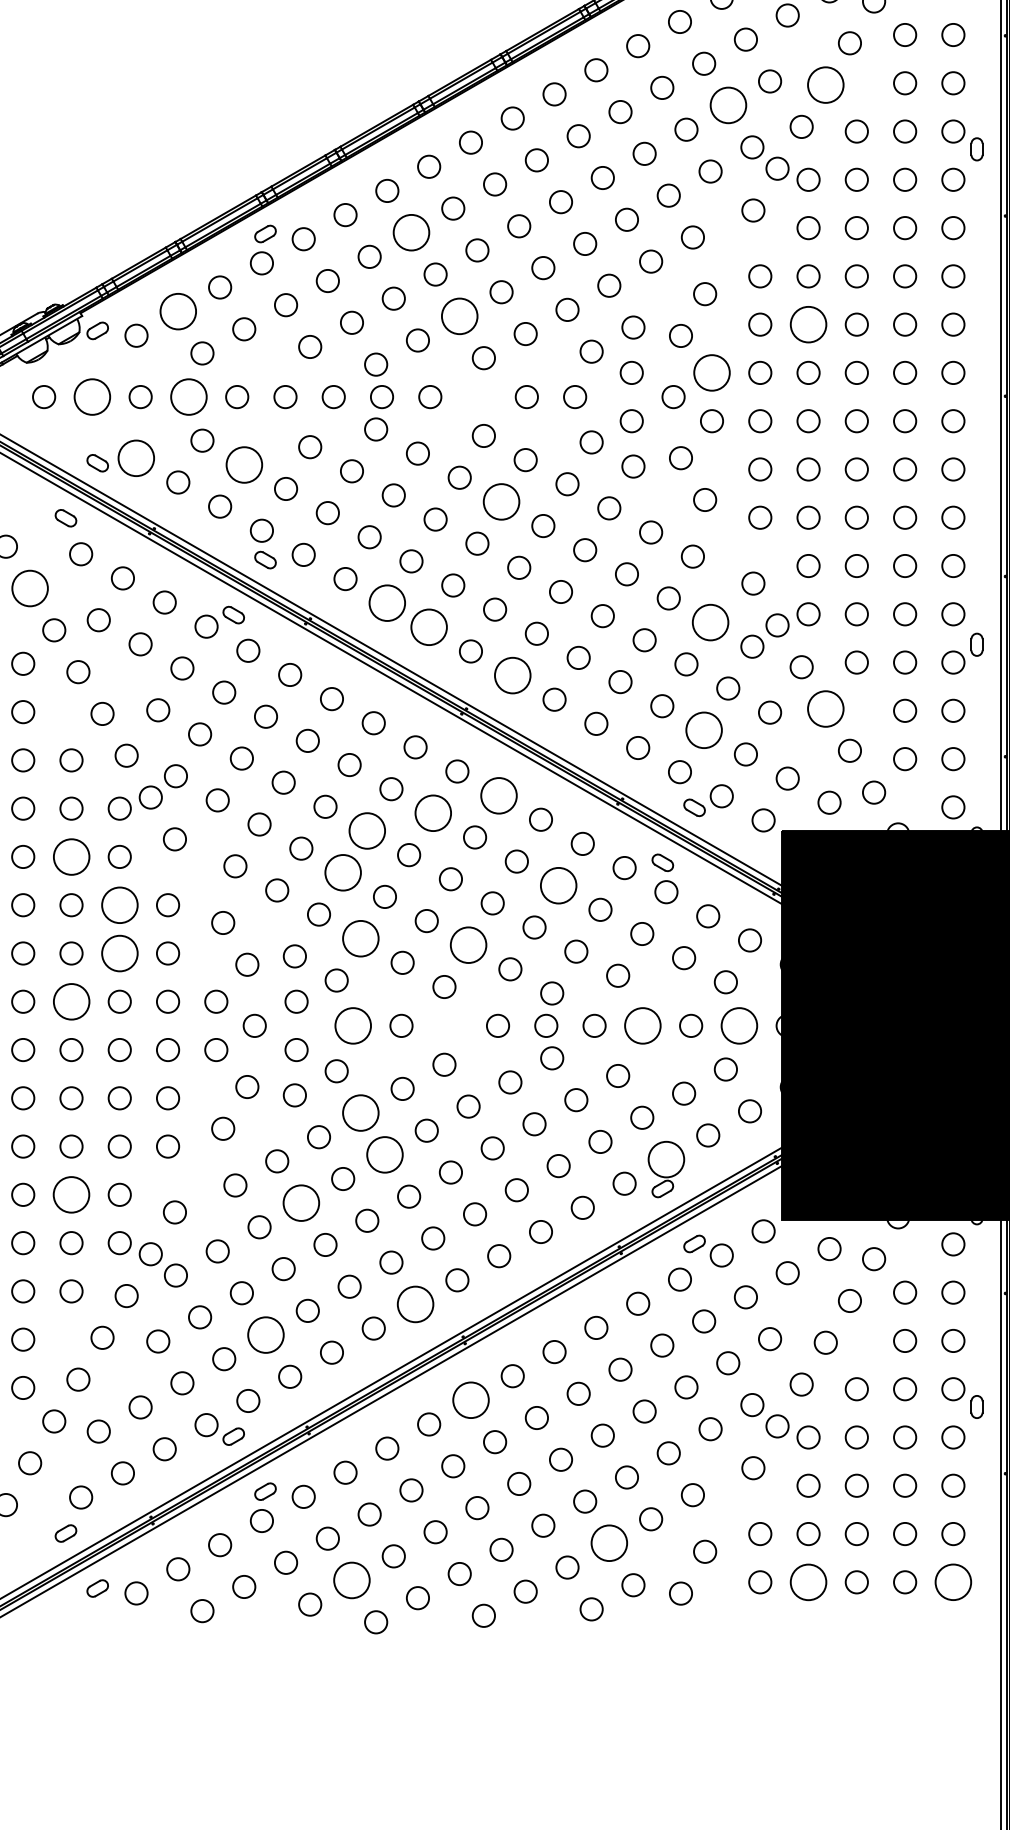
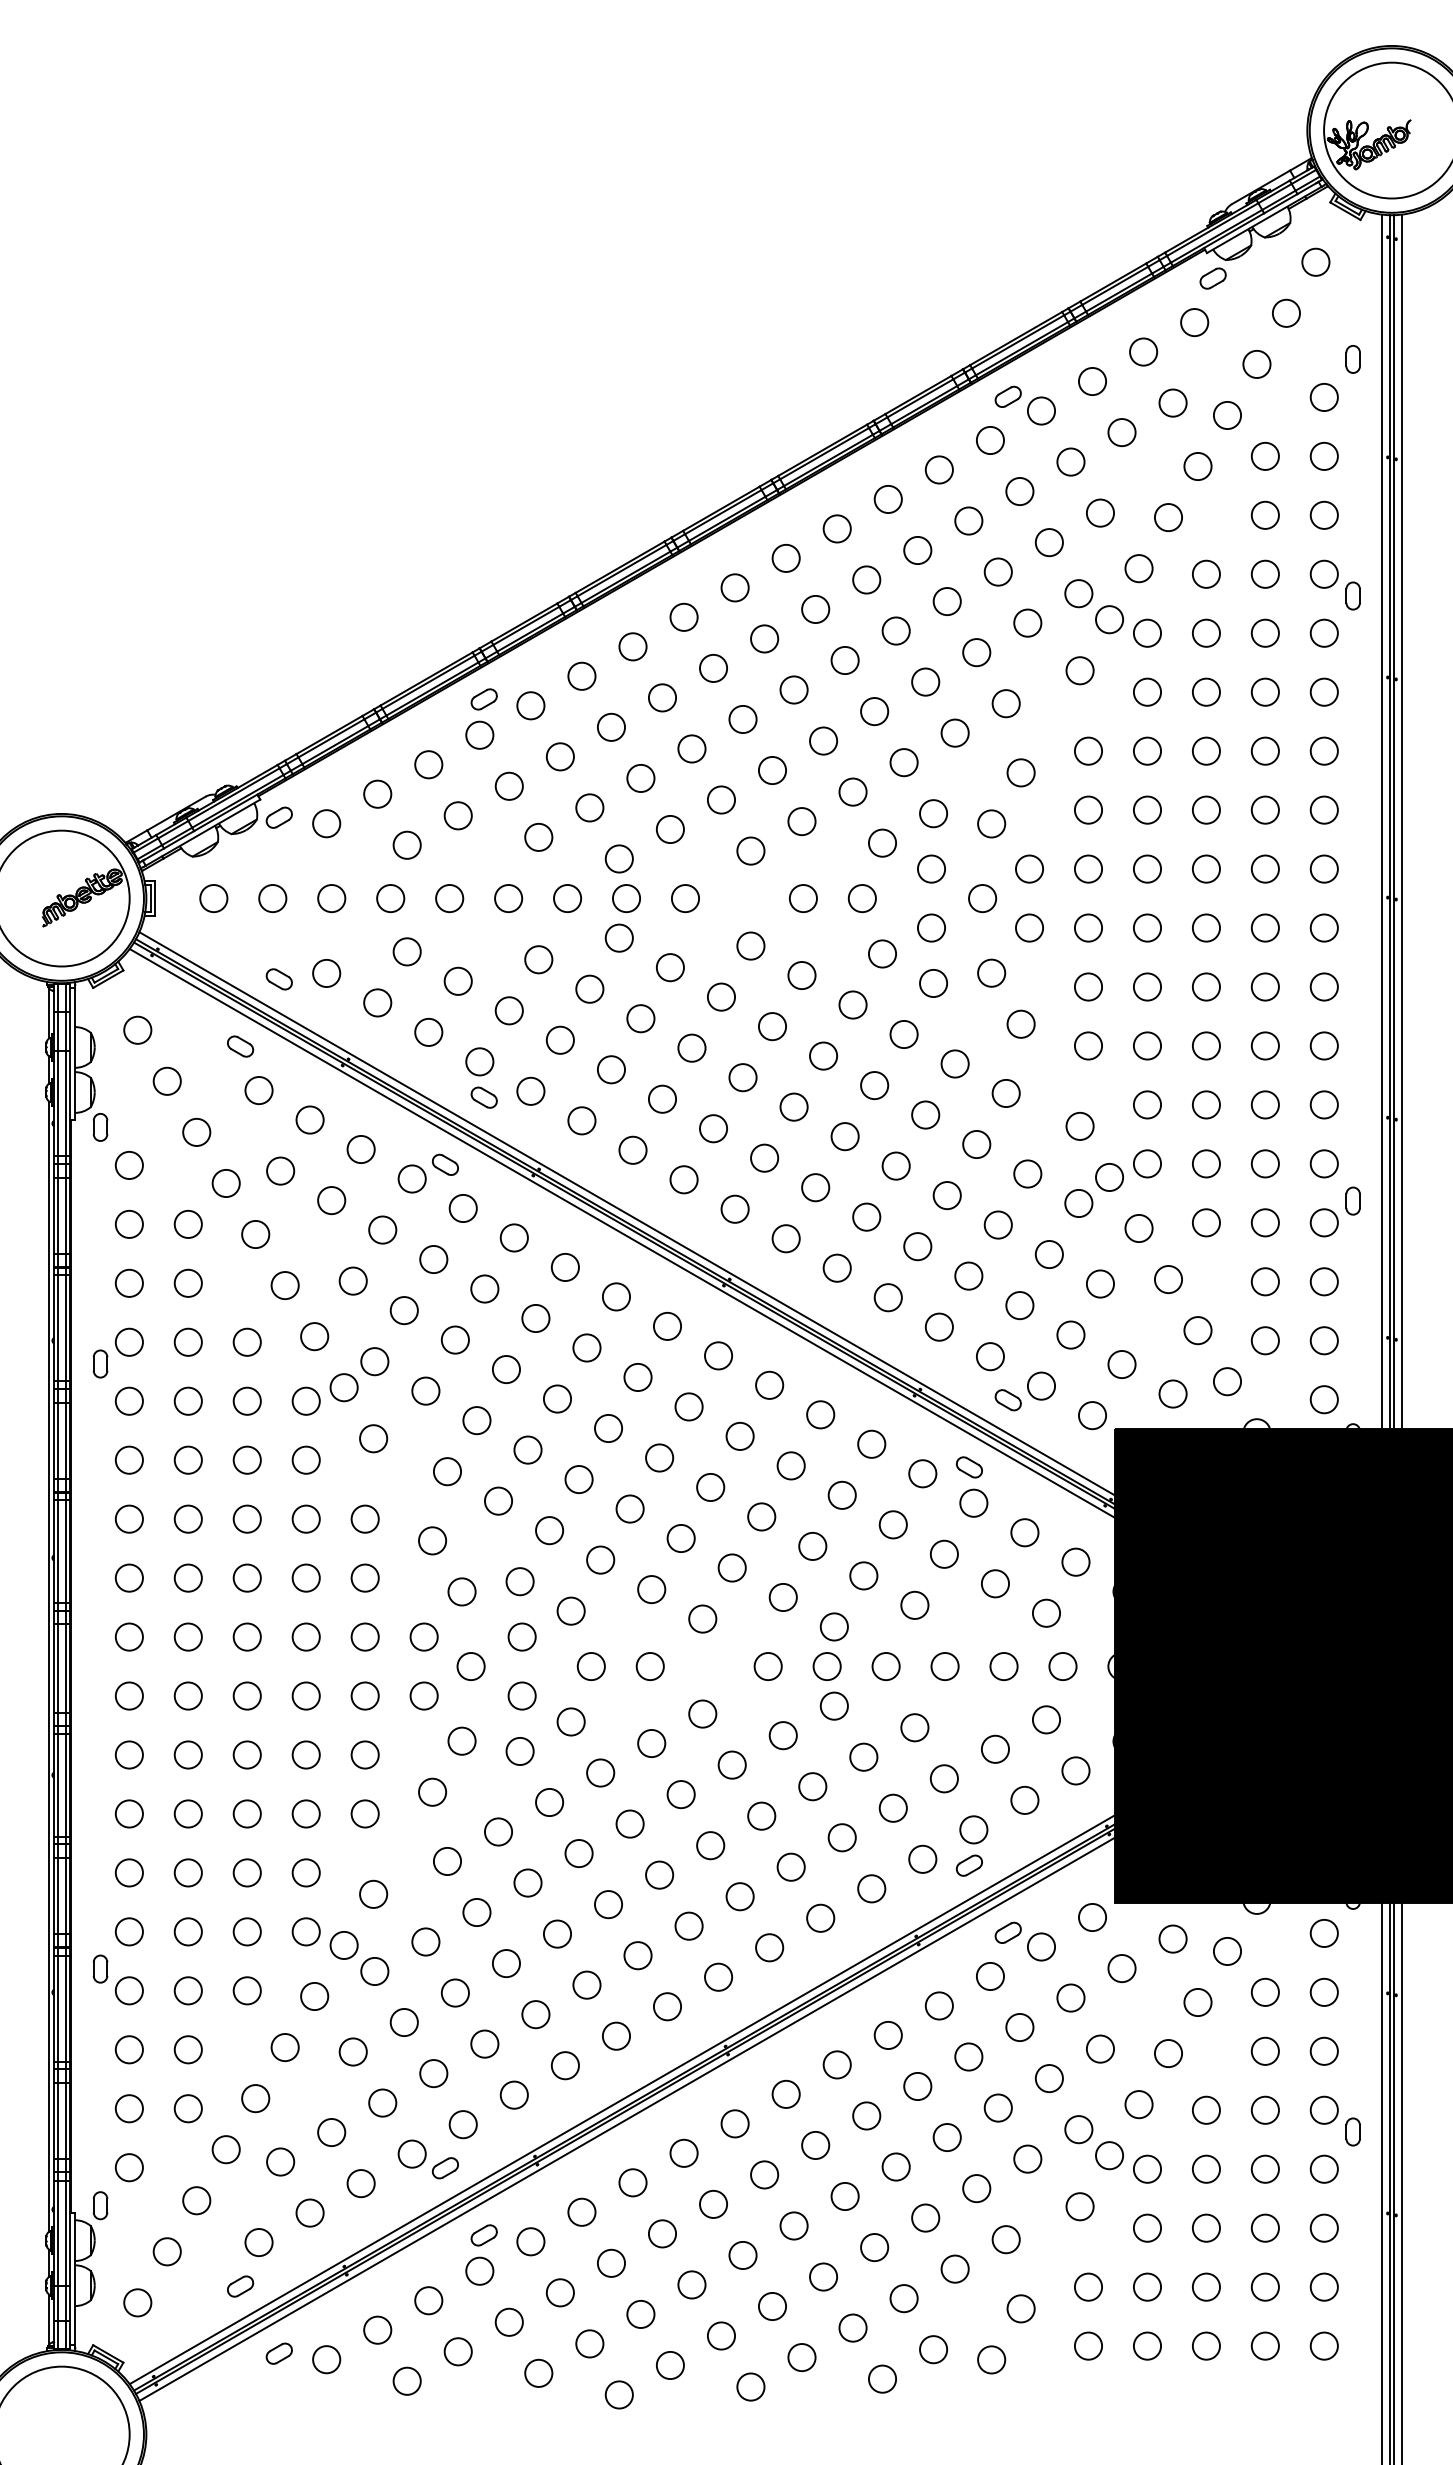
circle: (825, 85) -> (1168, 517), size x0.62
circle: (727, 105) -> (1048, 542), size x0.62
circle: (411, 232) -> (662, 697), size x0.62
circle: (178, 311) -> (377, 793), size x0.62
circle: (459, 315) -> (721, 799), size x0.62
circle: (808, 324) -> (1147, 809), size x0.62
circle: (711, 372) -> (1029, 868), size x0.62
circle: (92, 397) -> (272, 898), size x0.62
circle: (188, 397) -> (390, 898), size x0.62
circle: (136, 458) -> (326, 973), size x0.62
circle: (243, 464) -> (457, 980), size x0.62
circle: (501, 501) -> (772, 1026), size x0.62
circle: (29, 587) -> (196, 1131), size x0.62
circle: (386, 602) -> (632, 1149), size x0.62
circle: (710, 622) -> (1027, 1173), size x0.62
circle: (428, 627) -> (683, 1179), size x0.62
circle: (512, 675) -> (785, 1238), size x0.62
circle: (825, 708) -> (1168, 1279), size x0.62
circle: (703, 730) -> (1019, 1305), size x0.62
circle: (499, 794) -> (769, 1384), size x0.62
circle: (432, 812) -> (688, 1406), size x0.62
circle: (367, 830) -> (608, 1428), size x0.62
circle: (70, 856) -> (246, 1459), size x0.62
circle: (342, 872) -> (578, 1479), size x0.62
circle: (558, 885) -> (841, 1494), size x0.62
circle: (119, 904) -> (305, 1518), size x0.62
circle: (360, 938) -> (600, 1559), size x0.62
circle: (467, 944) -> (731, 1567), size x0.62
circle: (119, 952) -> (305, 1577), size x0.62
circle: (70, 1001) -> (246, 1636), size x0.62
circle: (352, 1025) -> (590, 1666), size x0.62
circle: (642, 1025) -> (944, 1666), size x0.62
circle: (739, 1025) -> (1062, 1666), size x0.62
circle: (360, 1112) -> (600, 1772), size x0.62
circle: (384, 1154) -> (629, 1823), size x0.62
circle: (666, 1159) -> (973, 1829), size x0.62
circle: (70, 1194) -> (246, 1872), size x0.62
circle: (300, 1202) -> (527, 1882), size x0.62
circle: (415, 1304) -> (667, 2006), size x0.62
circle: (265, 1334) -> (484, 2043), size x0.62
circle: (470, 1400) -> (734, 2123), size x0.62
circle: (608, 1543) -> (903, 2298), size x0.62
circle: (351, 1580) -> (589, 2343), size x0.62
circle: (808, 1581) -> (1147, 2345), size x0.62
circle: (952, 1581) -> (1323, 2345), size x0.62

